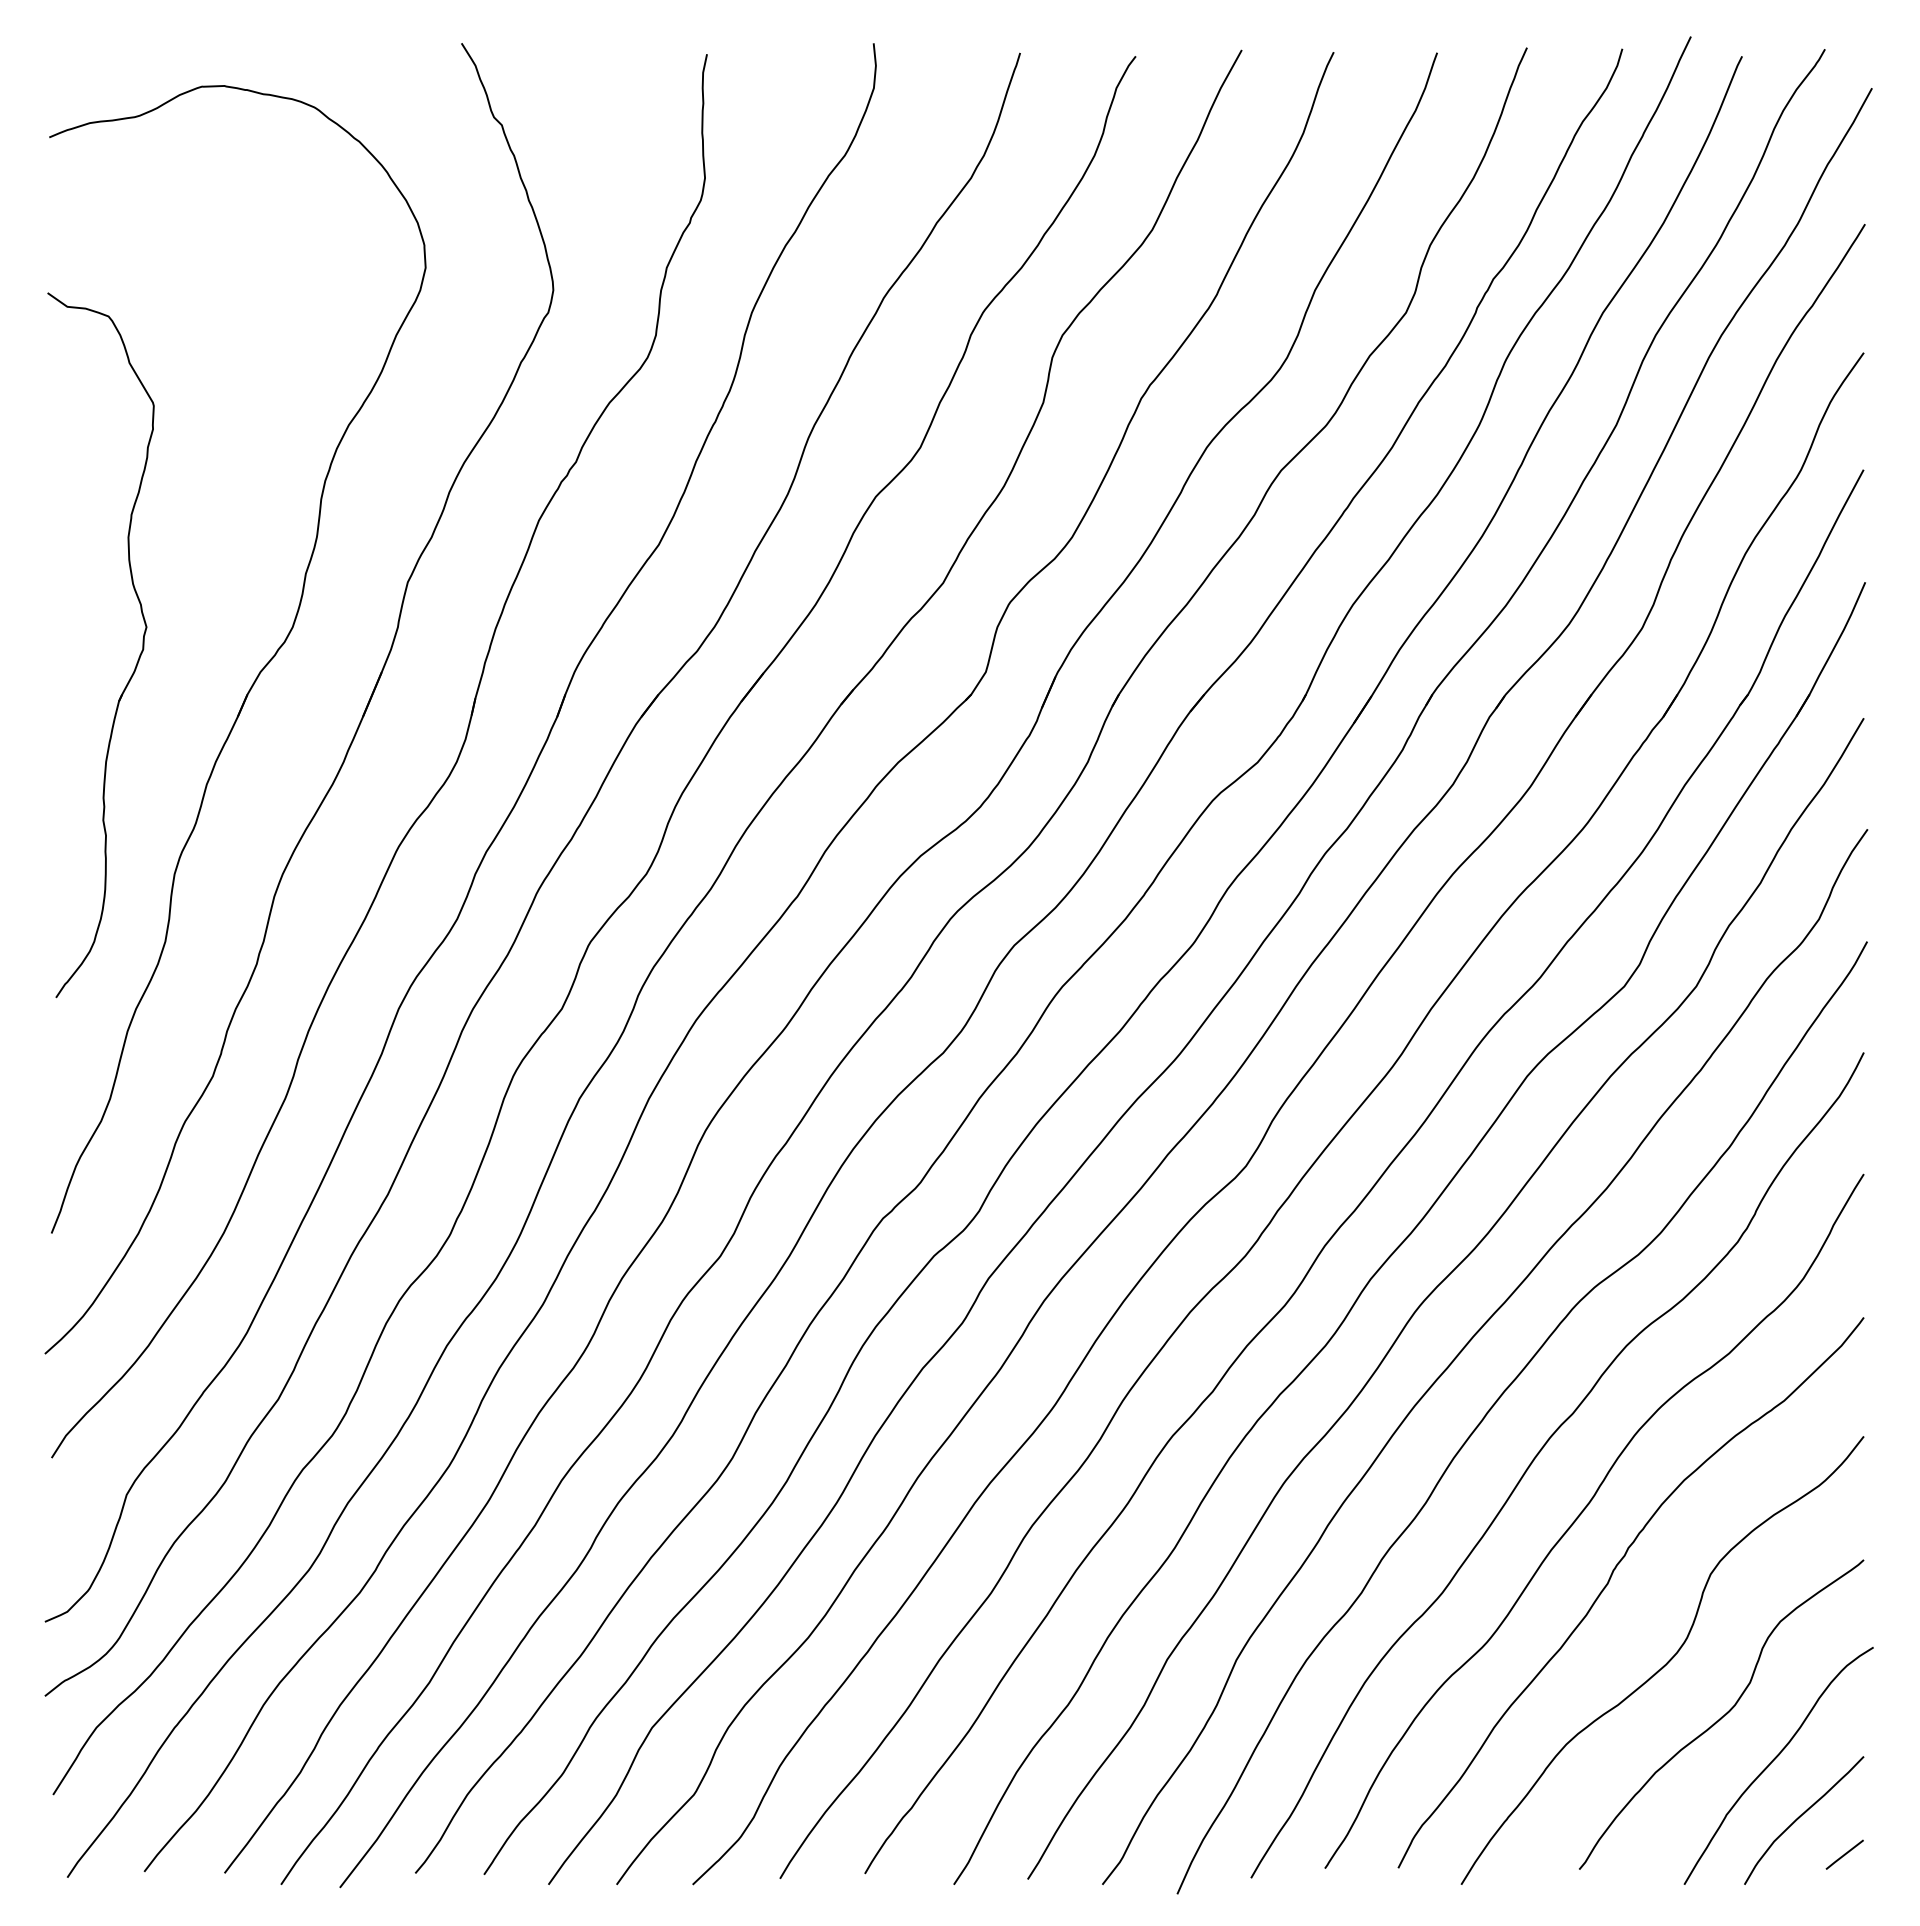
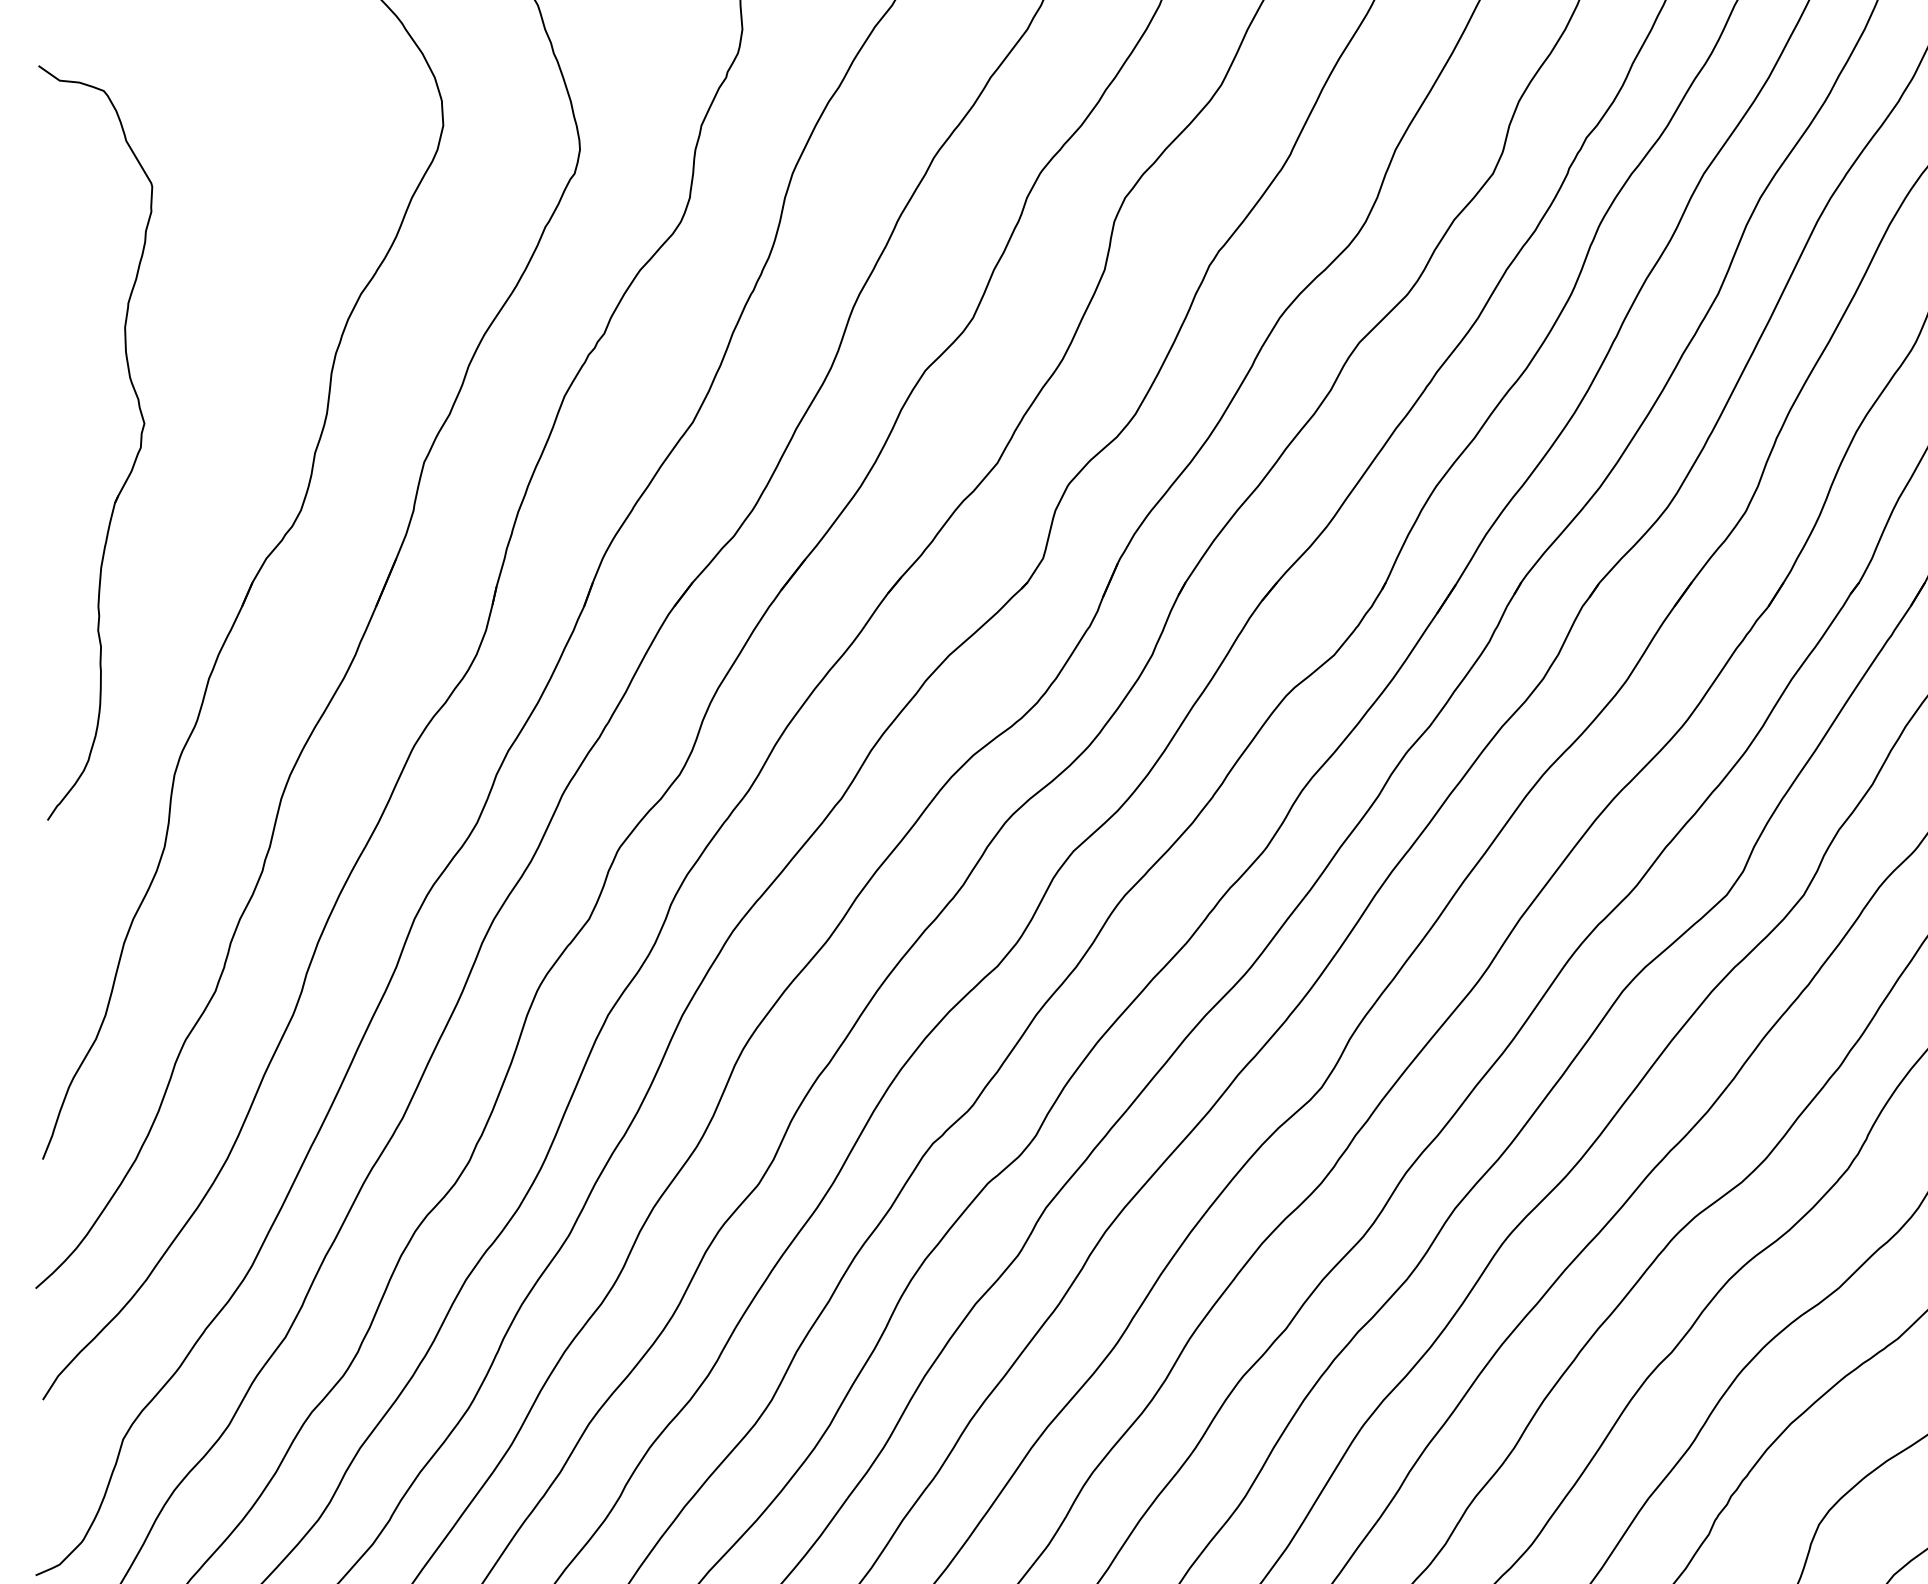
part: (136, 662) -> (133, 461), moved

